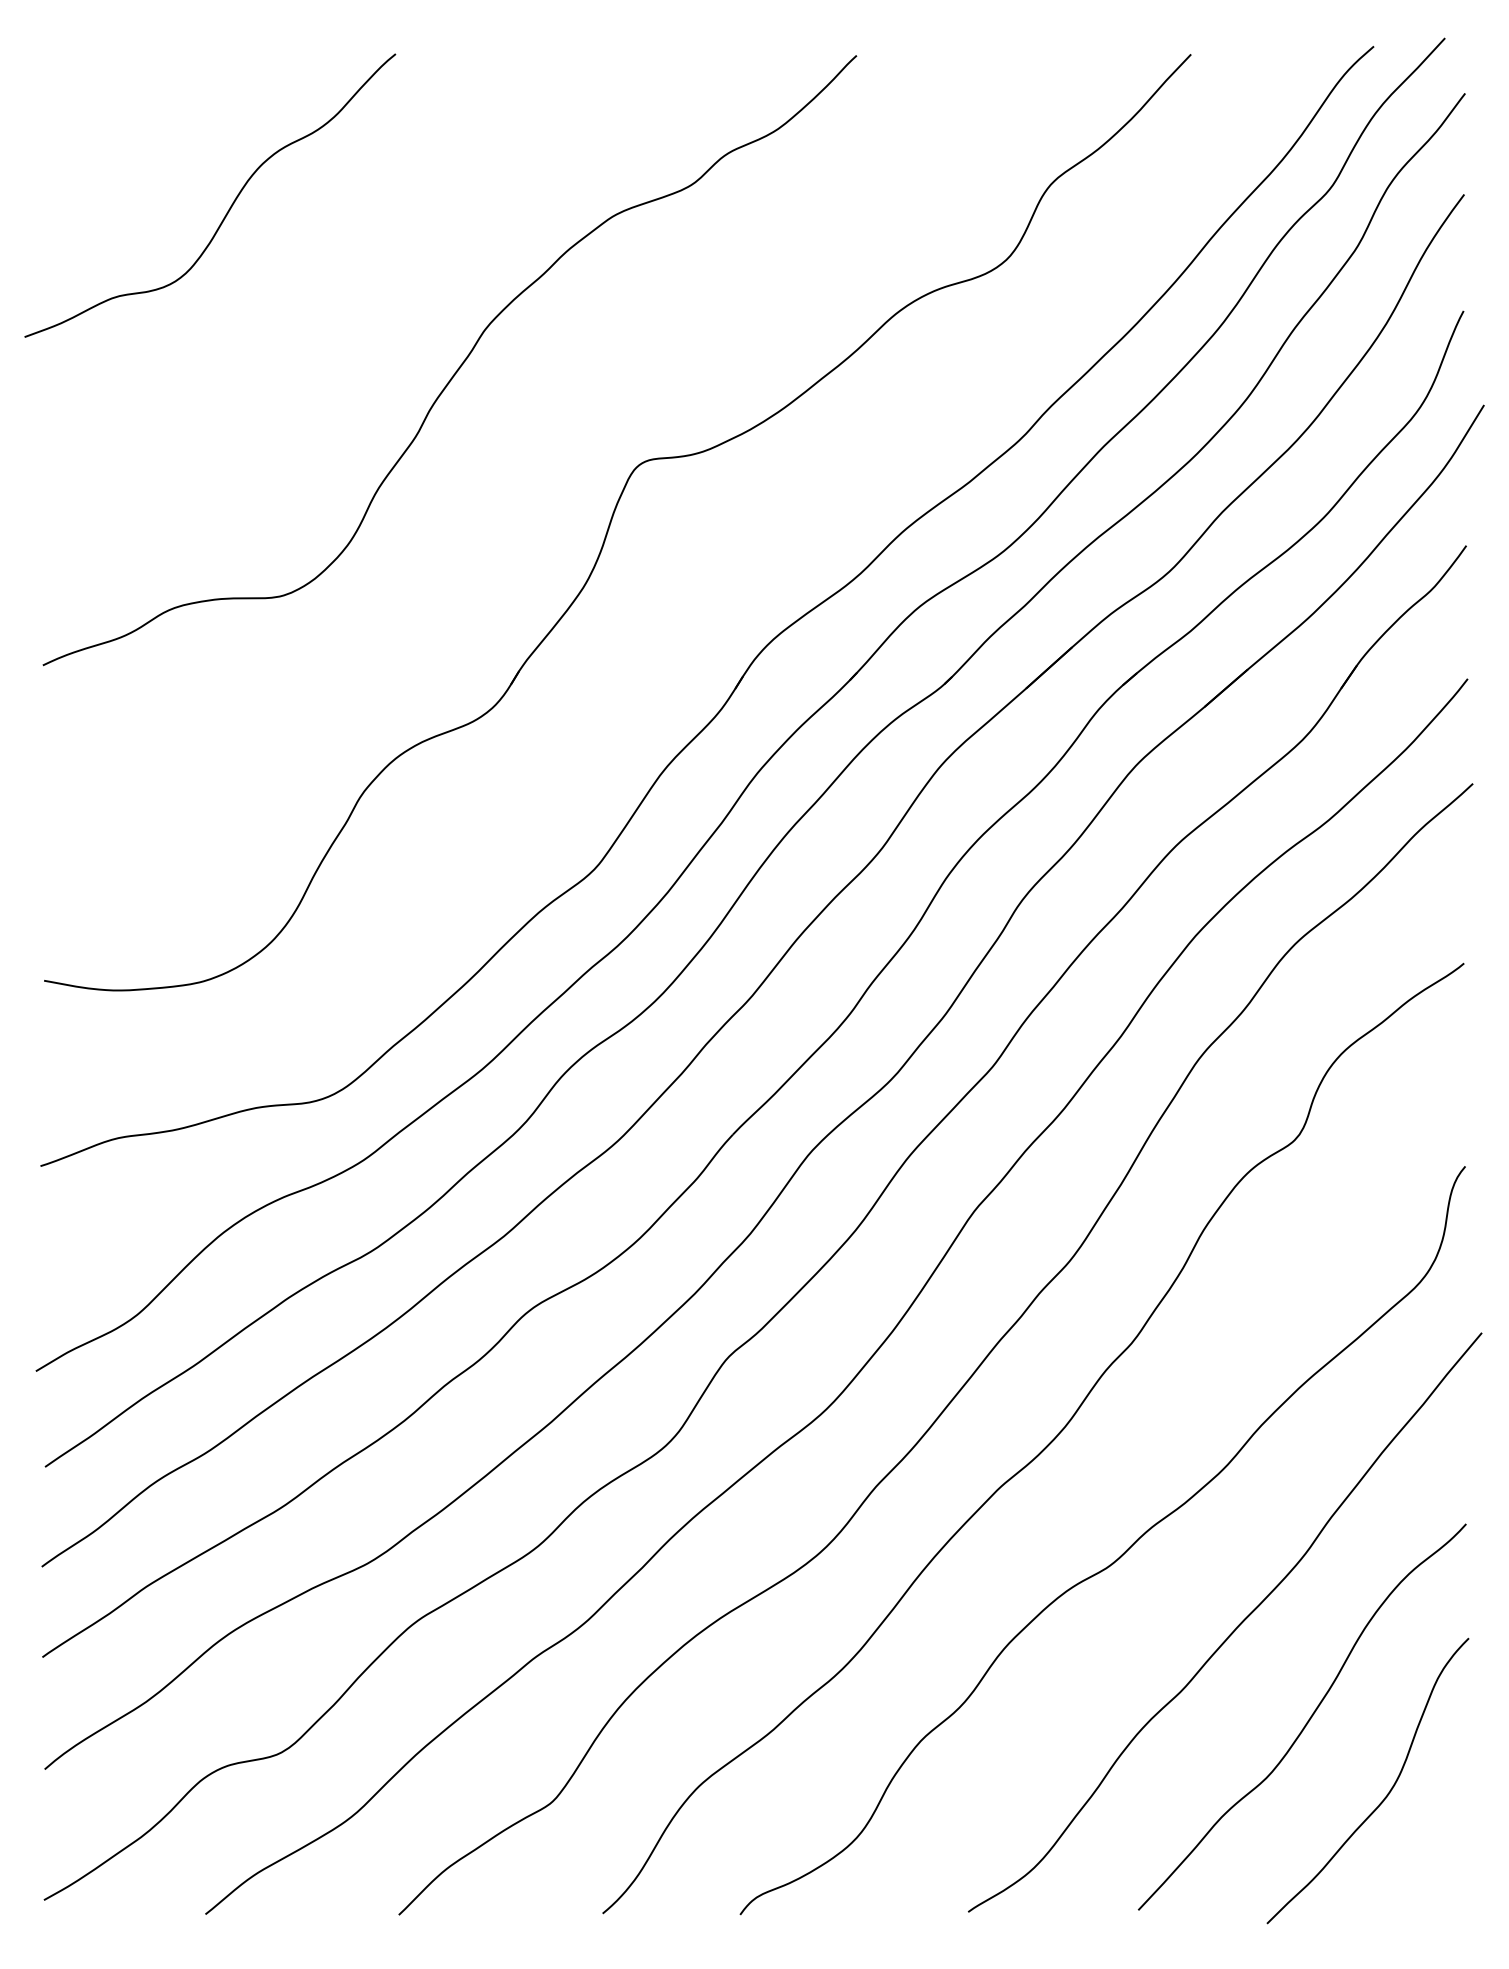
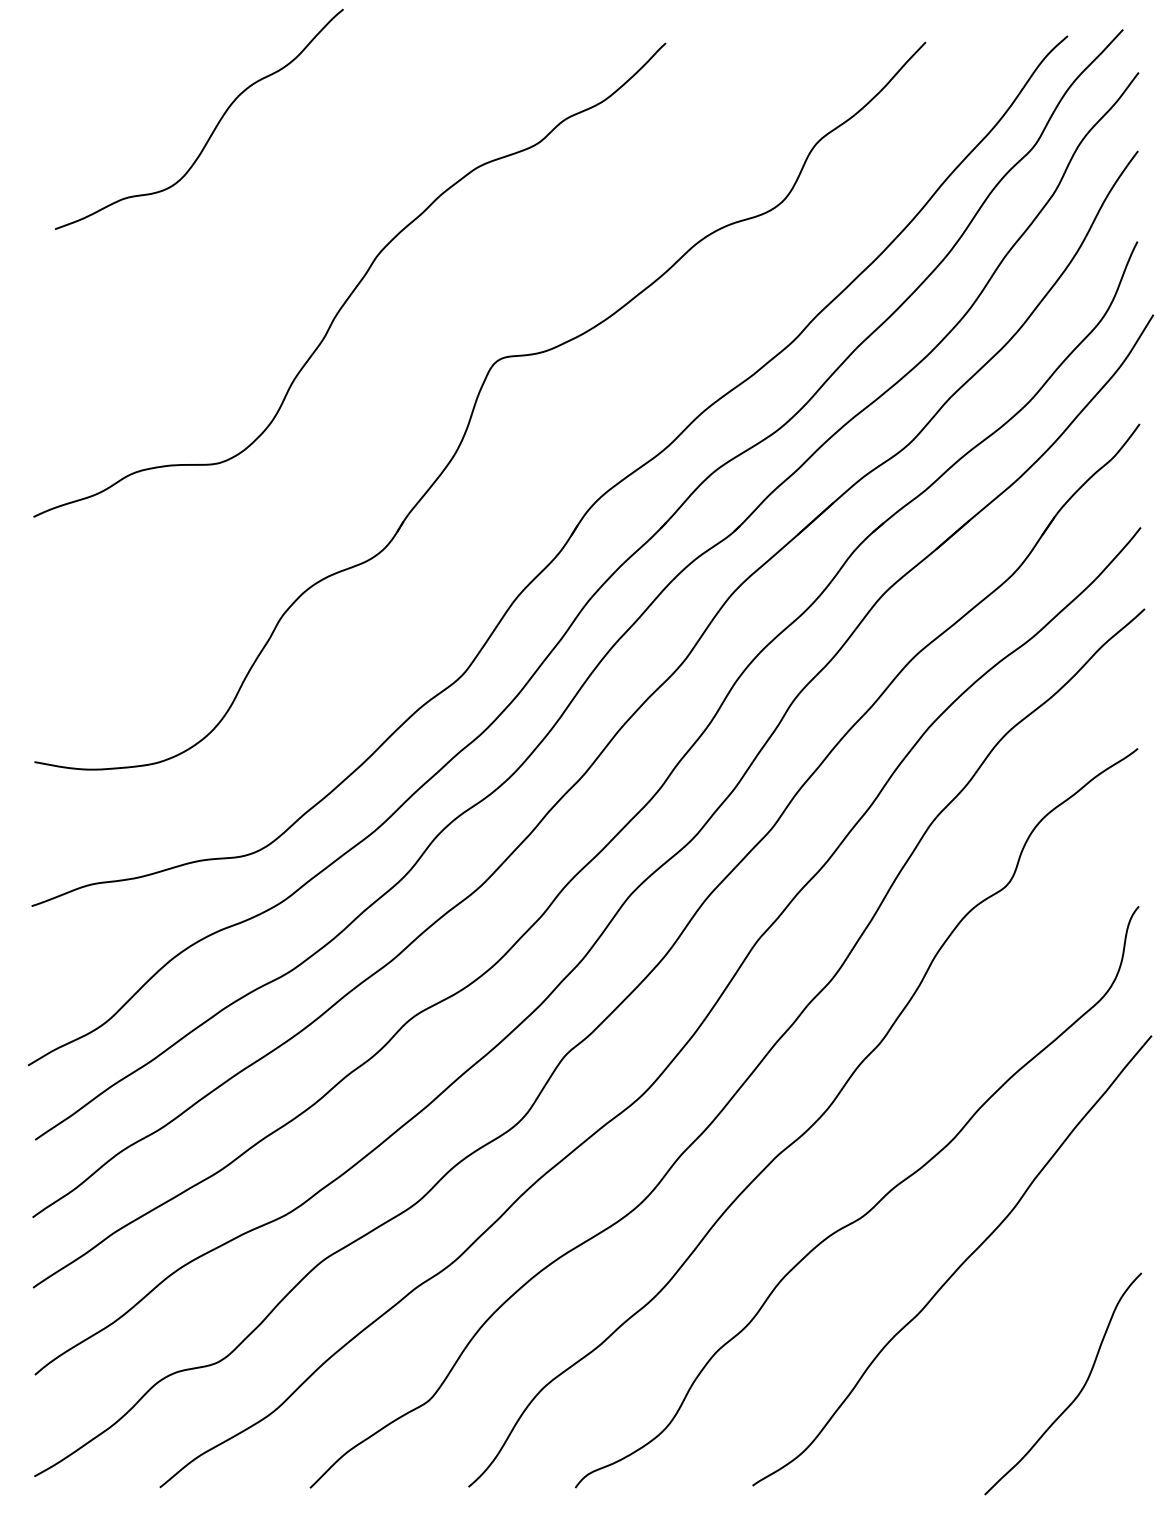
curve: (229, 207) -> (214, 128), moved
curve: (1307, 1720) -> (1016, 1336), removed

